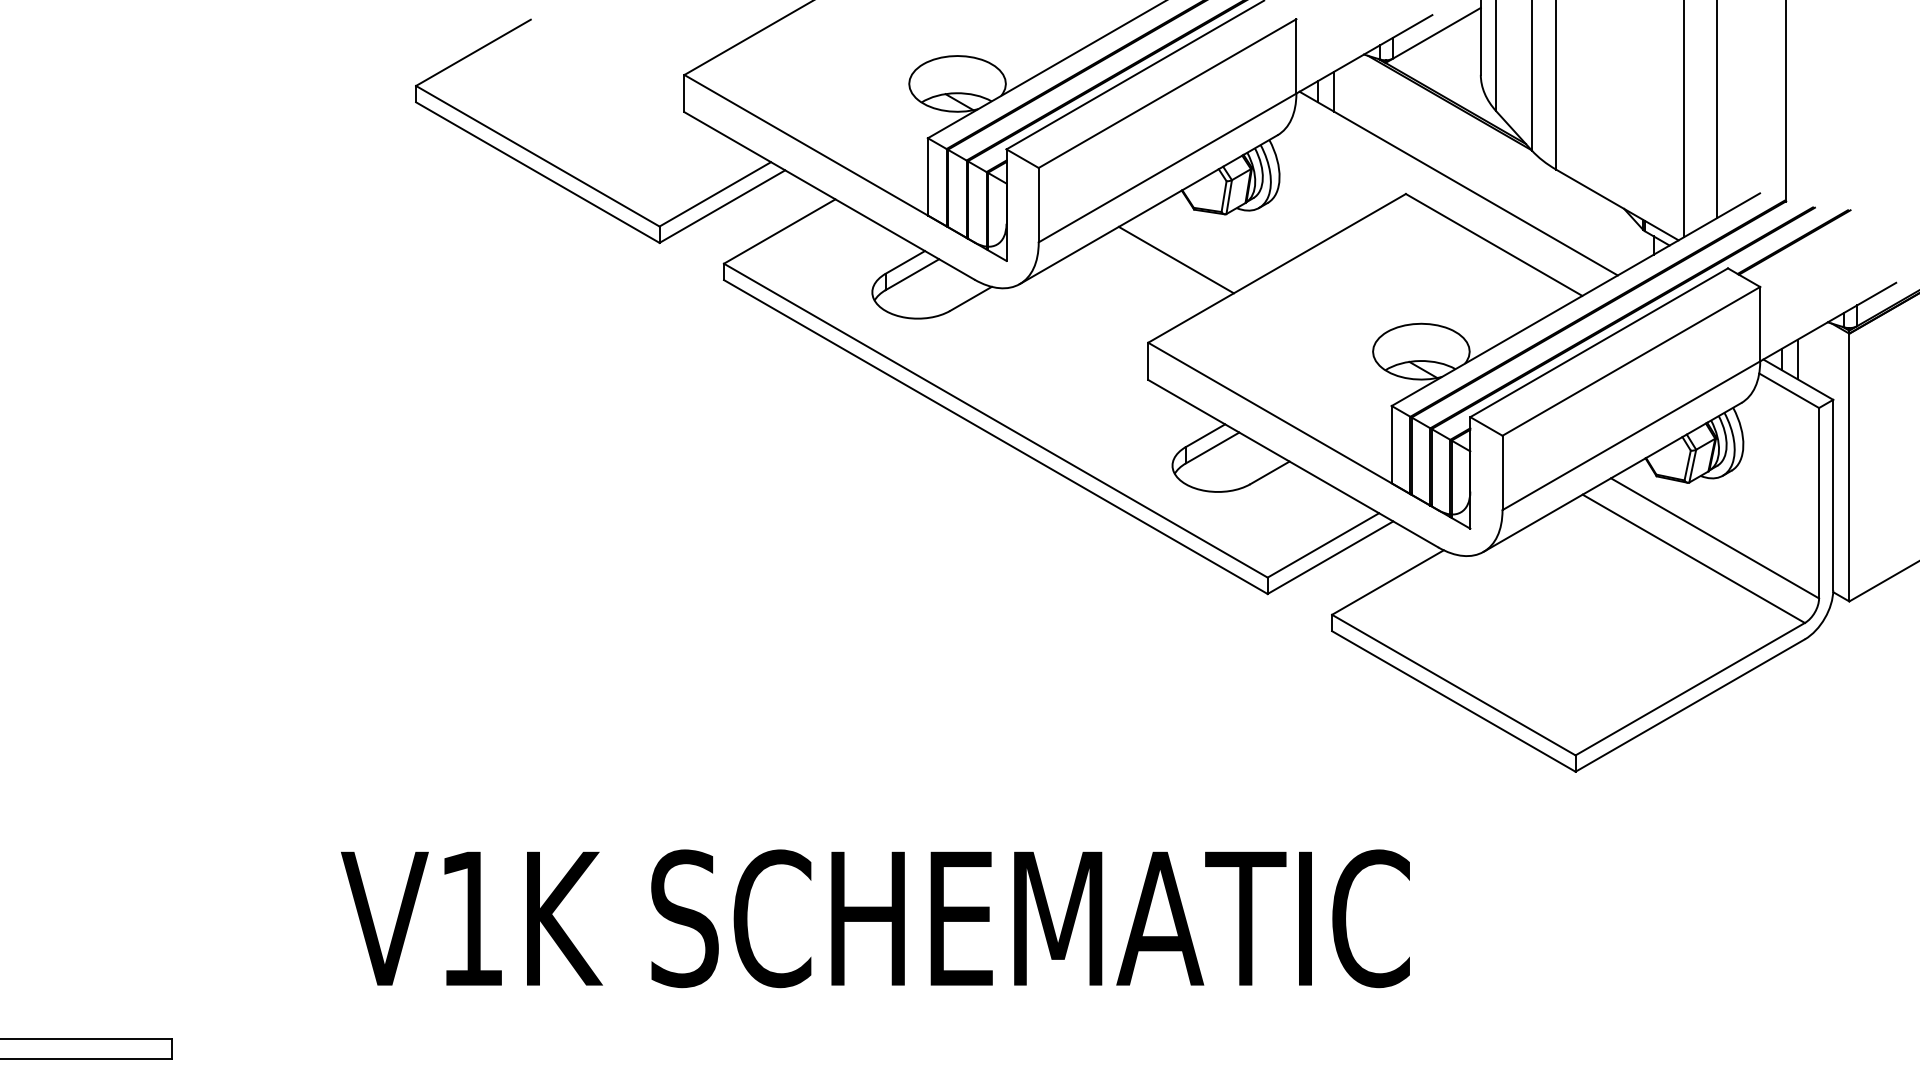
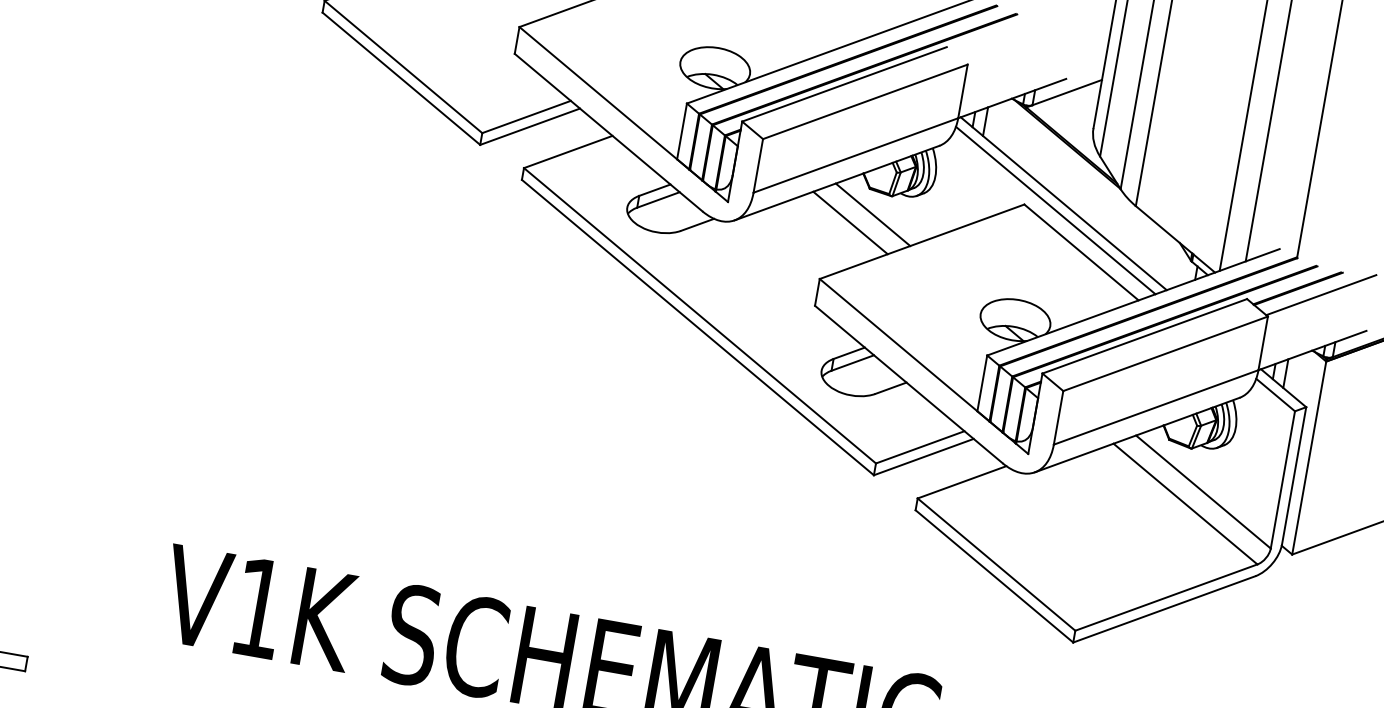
line: (1449, 194) -> (1055, 210), added
line: (1204, 243) -> (872, 214), added
line: (1826, 245) -> (1320, 295), added

